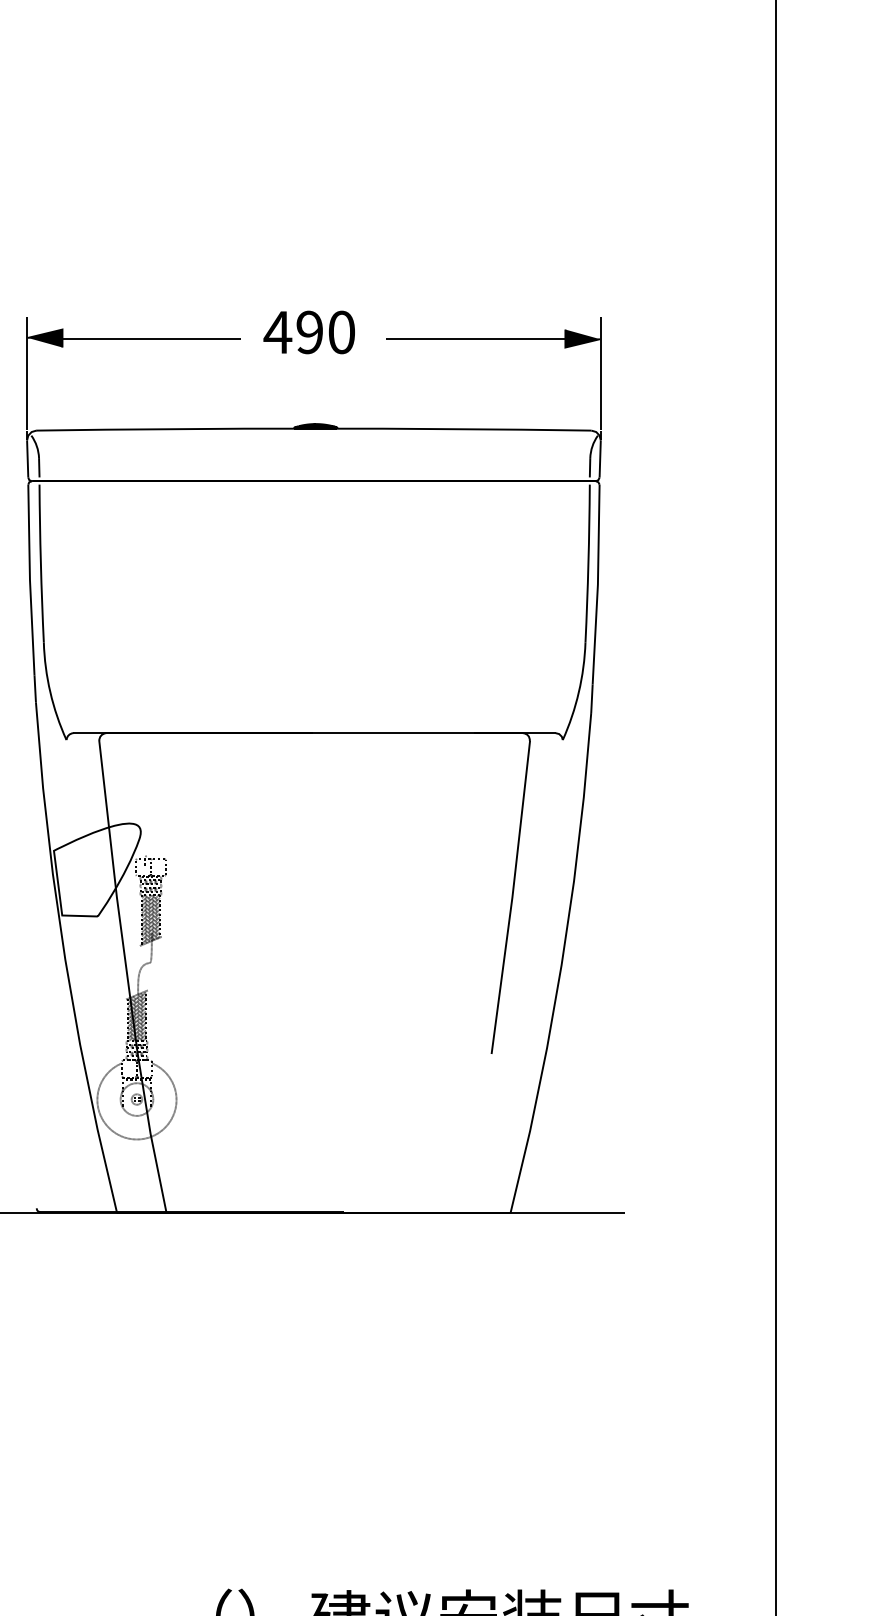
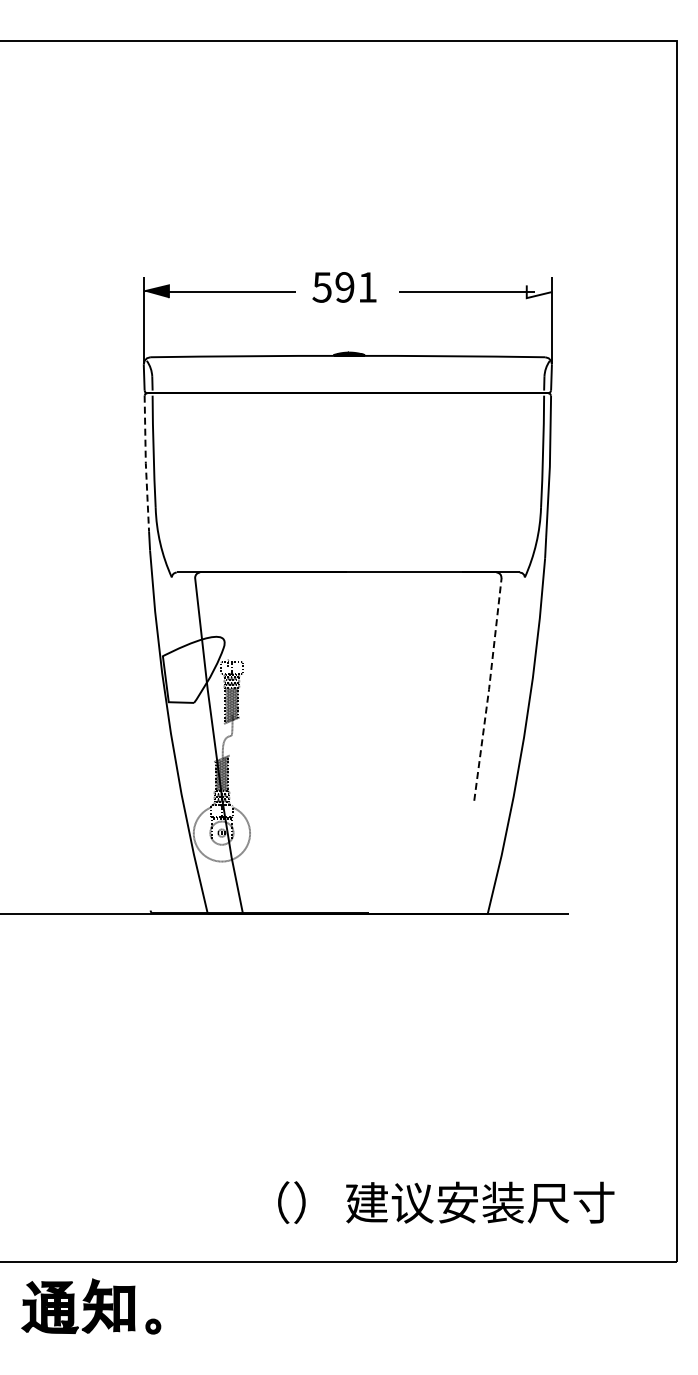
text: (309, 332) -> (344, 287), 490 -> 591
fill: (581, 338) -> (538, 291), removed
line: (29, 579) -> (145, 463), solid -> dashed
line: (513, 897) -> (489, 689), solid -> dashed

